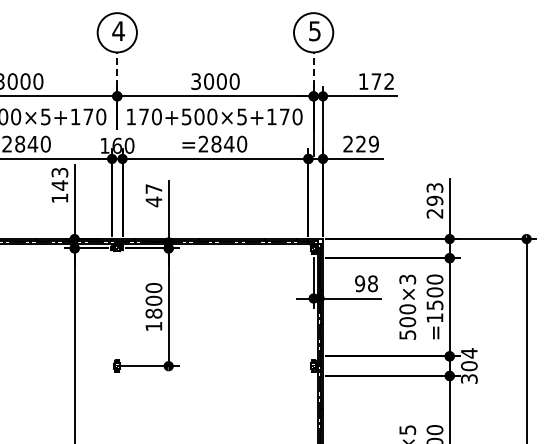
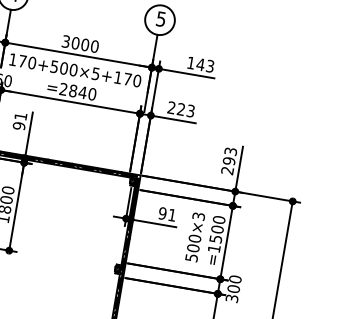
line: (117, 68) -> (8, 21), dashed -> solid
line: (313, 68) -> (155, 46), dashed -> solid
text: (382, 81) -> (205, 65), 172 -> 143
text: (373, 143) -> (190, 110), 229 -> 223
text: (153, 195) -> (19, 121), 47 -> 91
text: (372, 283) -> (171, 214), 98 -> 91
text: (469, 353) -> (235, 279), 304 -> 300

